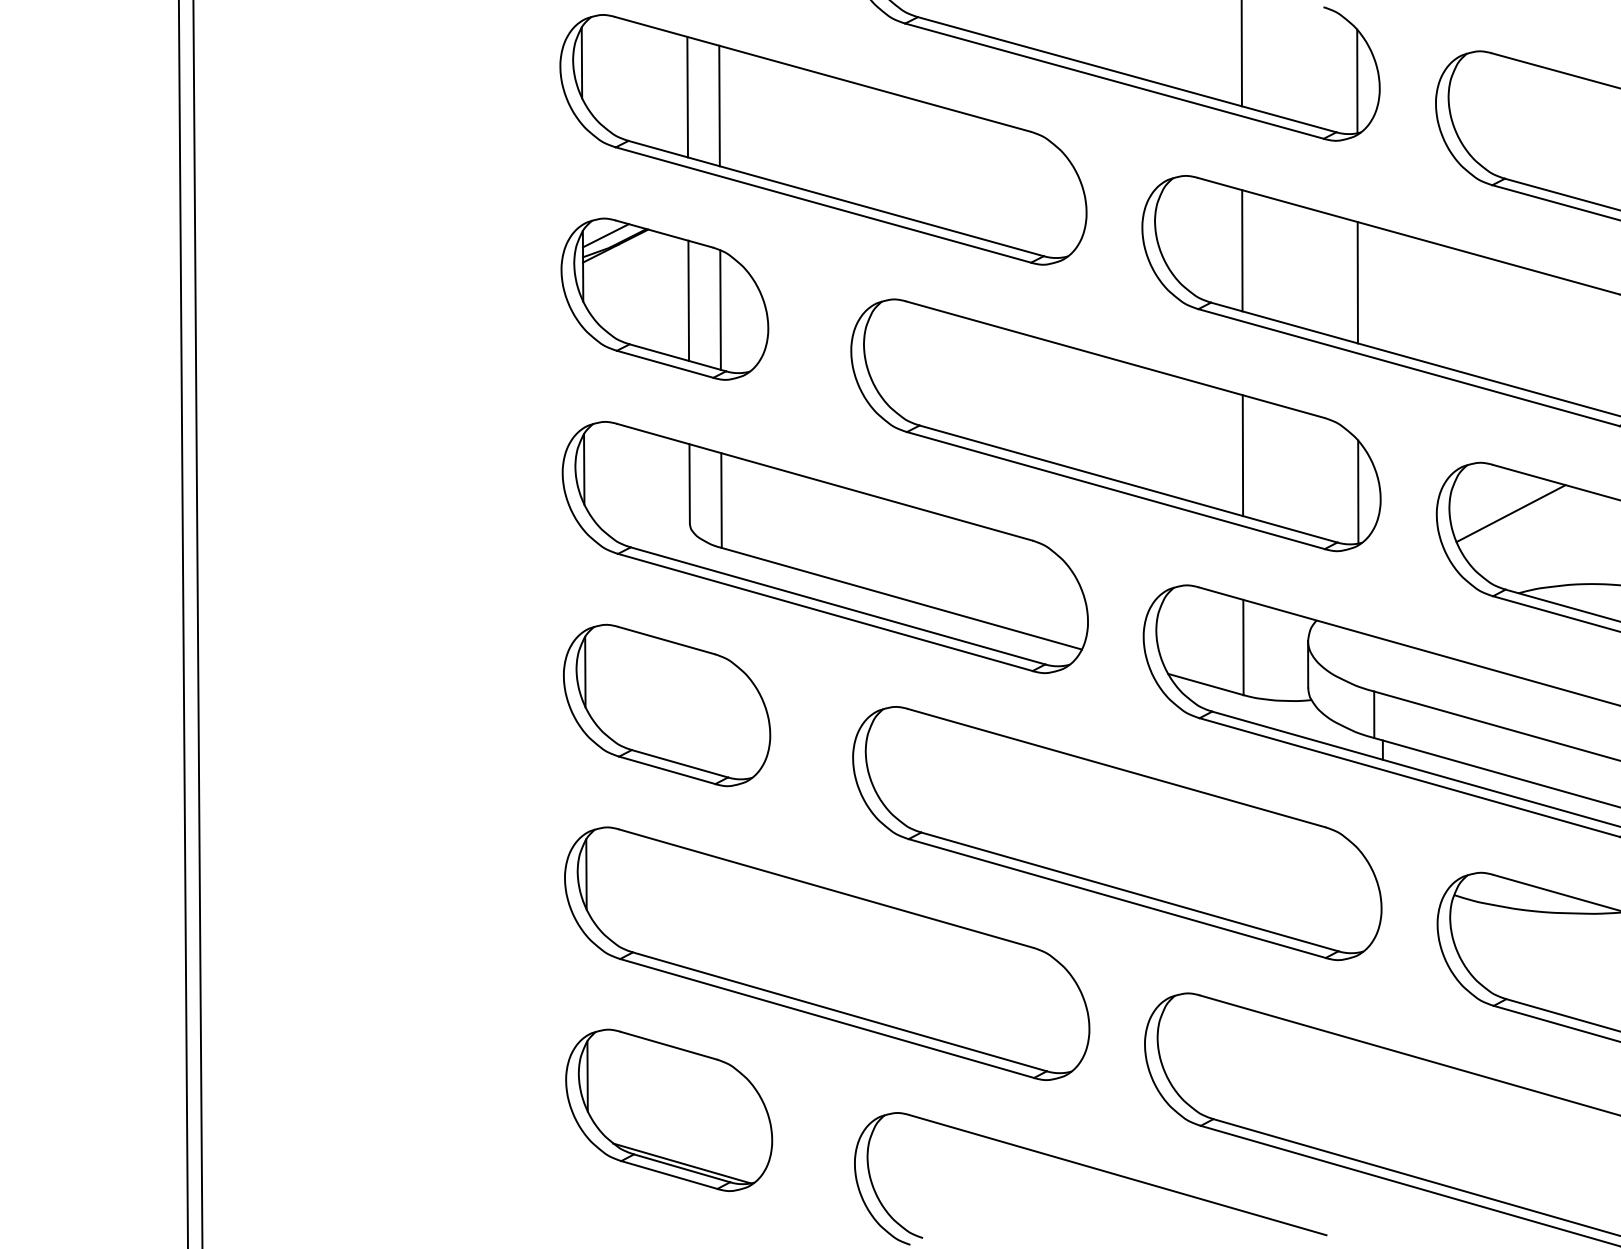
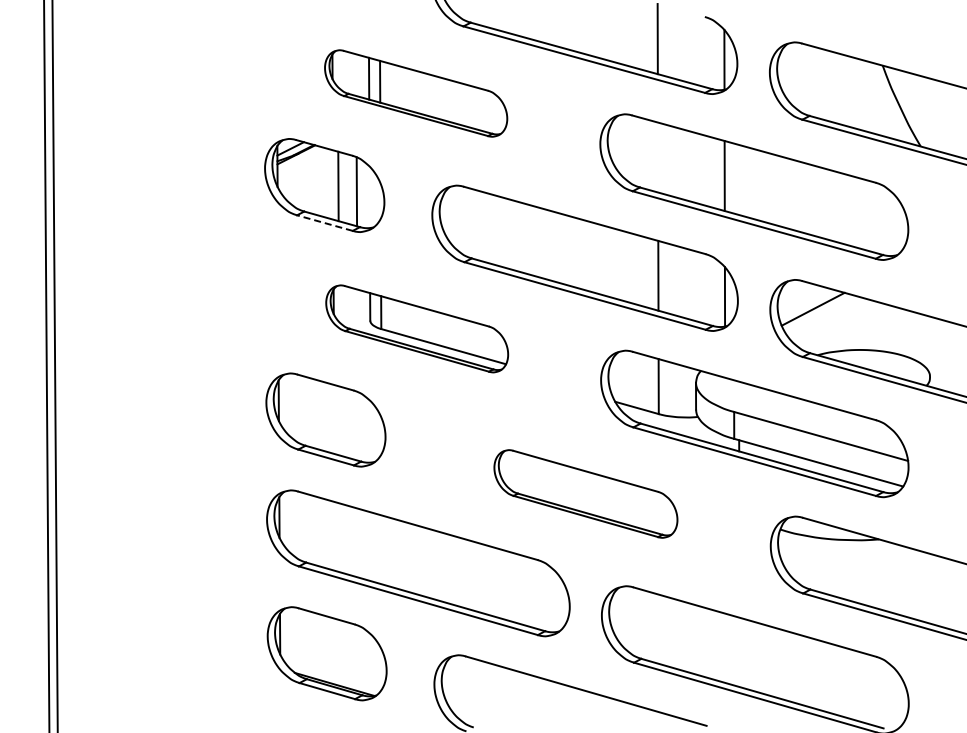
part: (822, 139) -> (415, 93), size x0.6
line: (1241, 250) -> (657, 157), removed
line: (664, 365) -> (324, 223), solid -> dashed
part: (823, 546) -> (416, 328), size x0.6
part: (1116, 832) -> (585, 493), size x0.6

